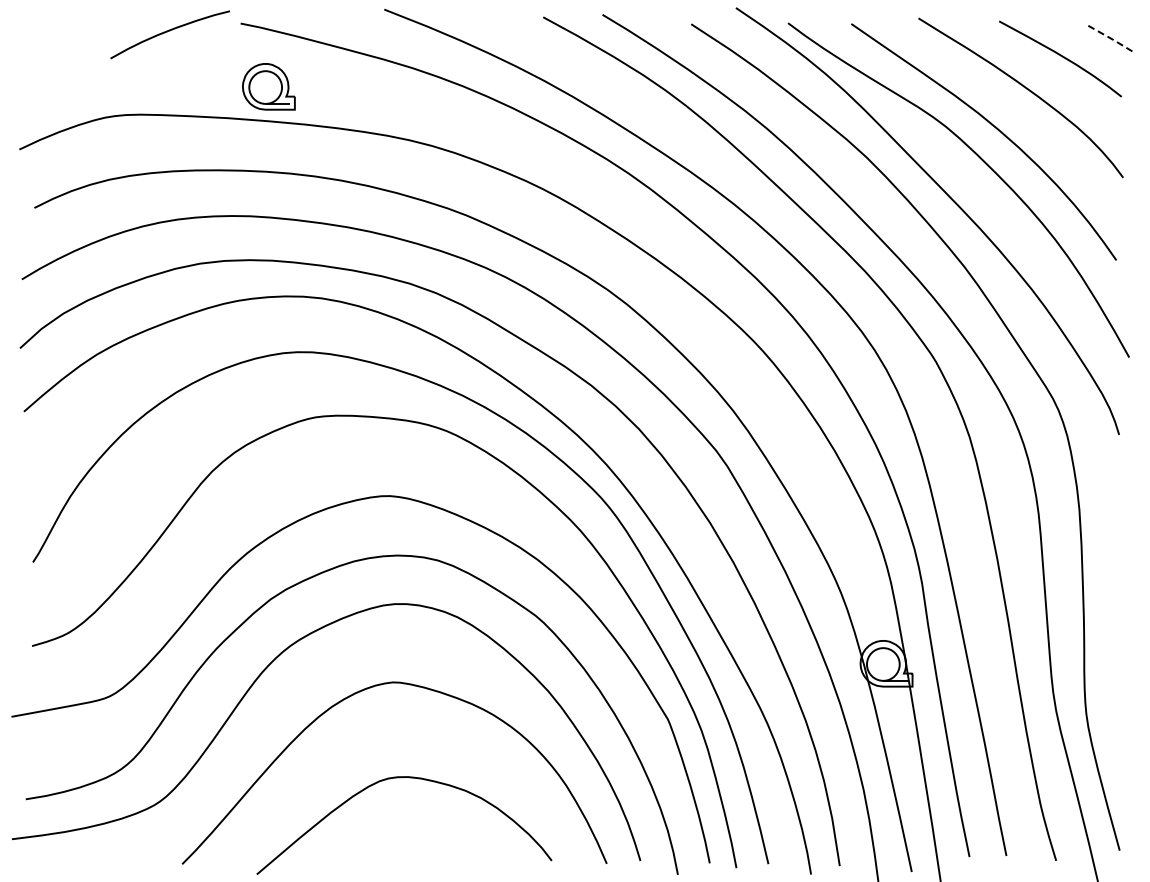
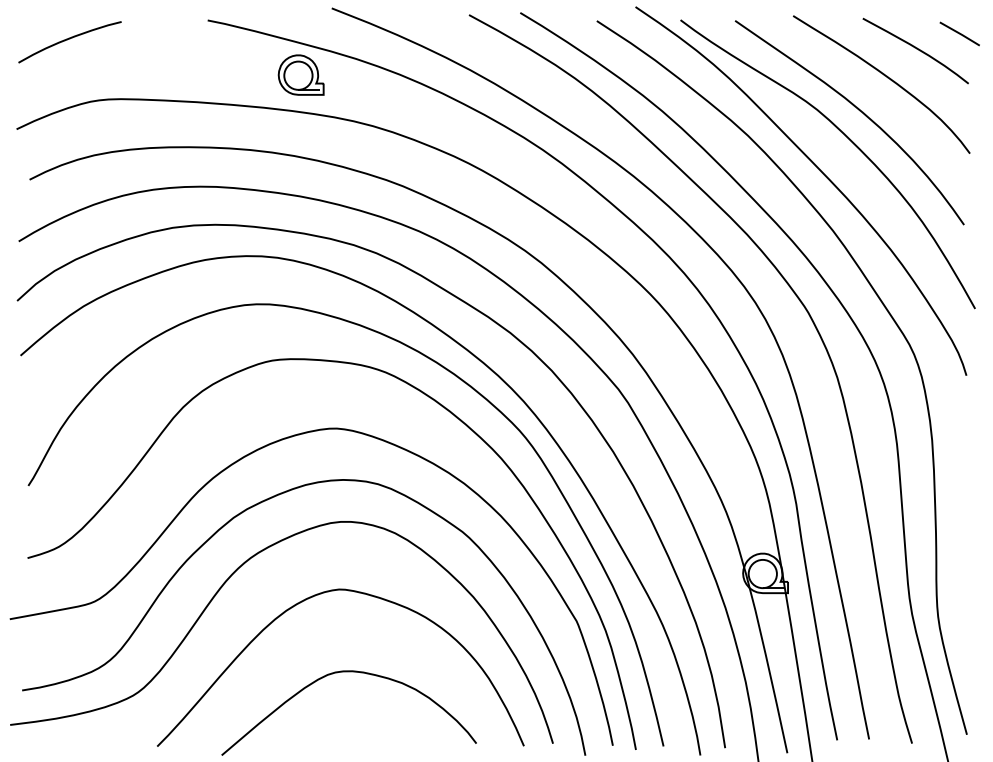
curve: (167, 32) -> (67, 40), moved
line: (1112, 39) -> (960, 34), dashed -> solid
part: (268, 86) -> (300, 74), moved

